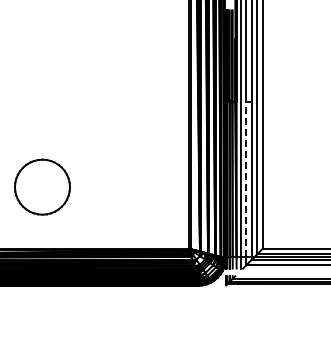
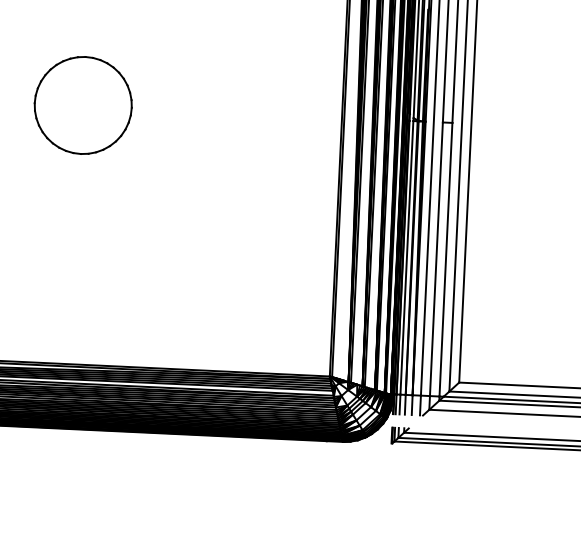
line: (246, 179) -> (436, 258), dashed -> solid
part: (42, 186) -> (83, 104), moved

